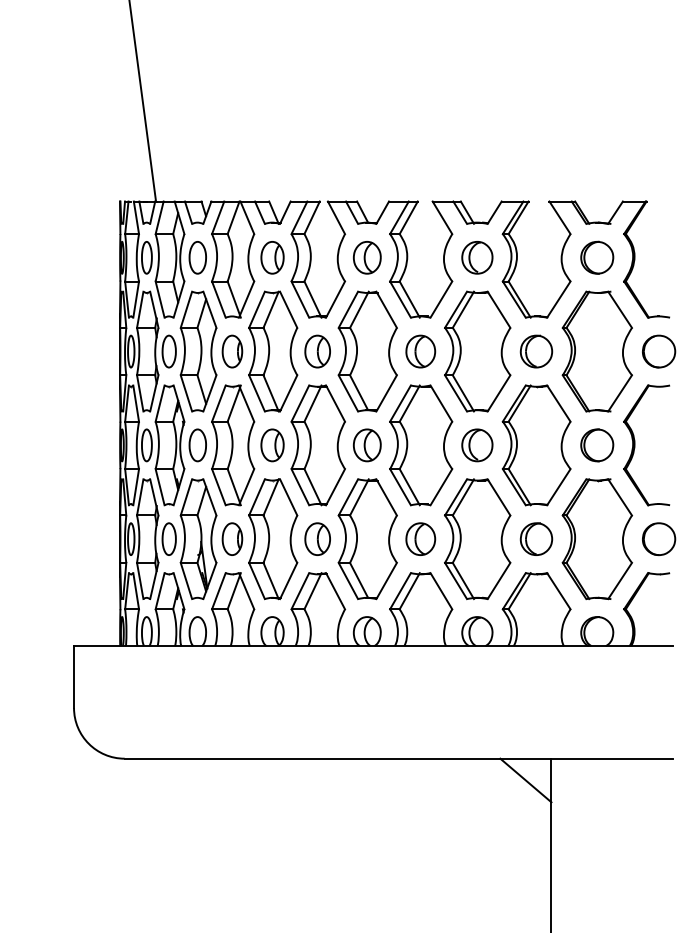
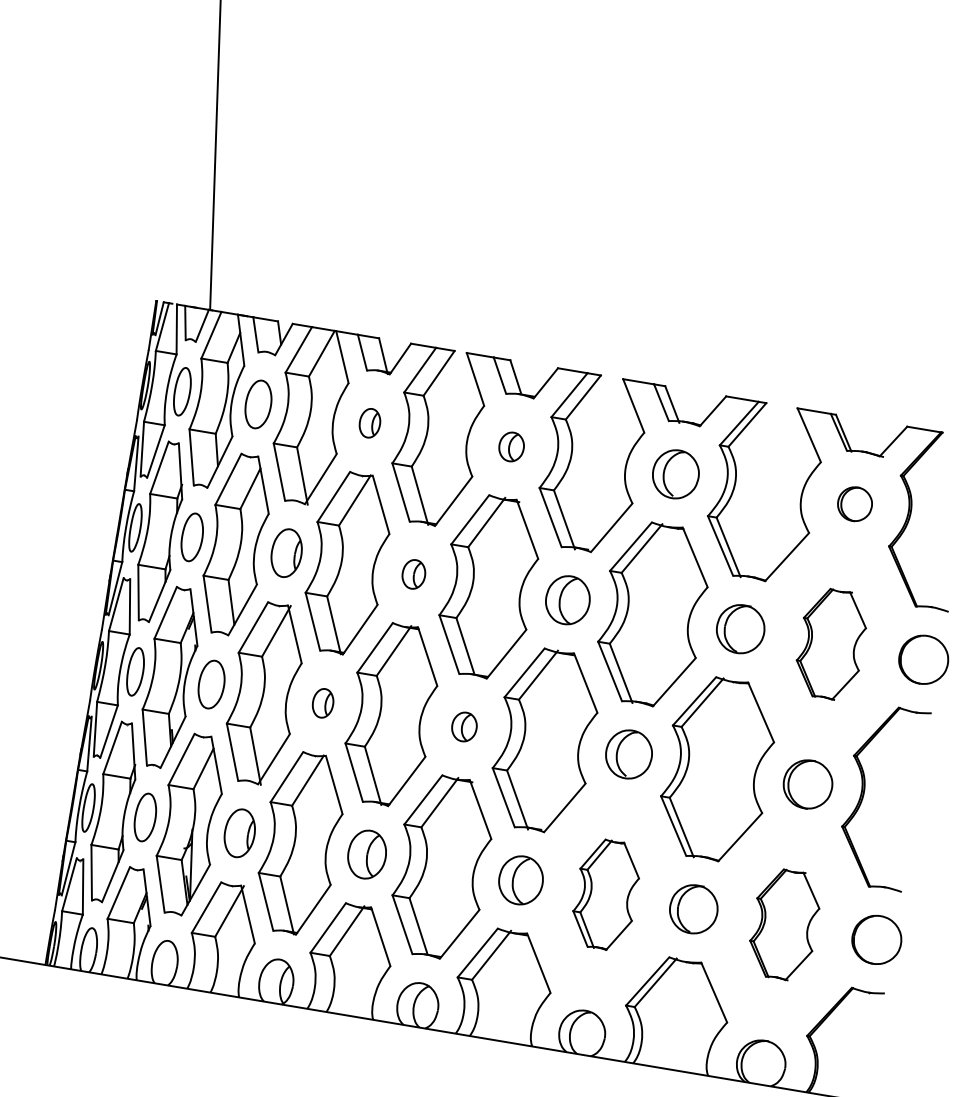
part: (272, 257) -> (370, 422), size x0.6
part: (367, 257) -> (511, 446), size x0.6
part: (597, 257) -> (855, 503), size x0.7
part: (317, 351) -> (413, 574), size x0.6
part: (596, 351) -> (830, 644), size x0.6
part: (272, 445) -> (323, 703), size x0.6
part: (366, 445) -> (463, 726), size x0.6
part: (477, 539) -> (605, 895), size x0.6
part: (597, 539) -> (784, 925), size x0.6

